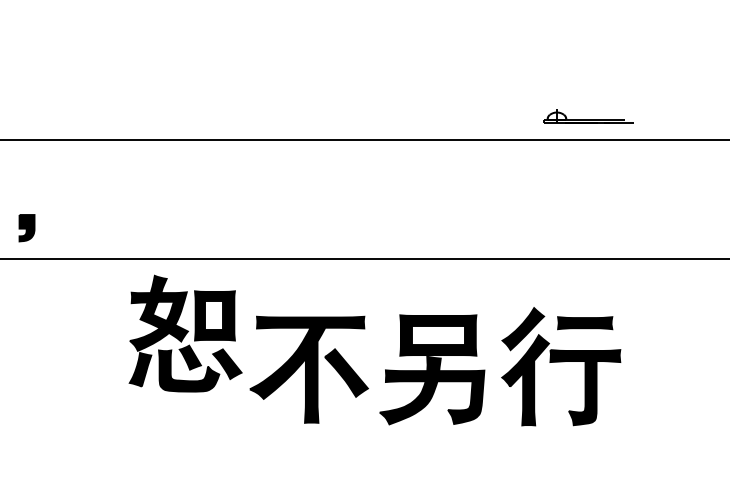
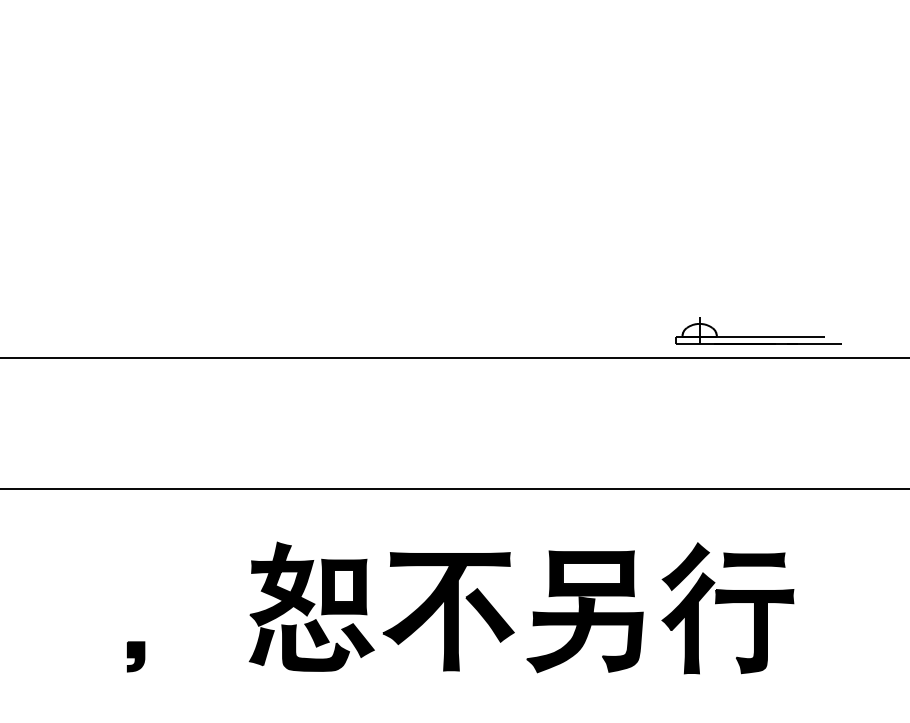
part: (588, 115) -> (758, 330), size x1.67
part: (27, 227) -> (136, 656), moved
part: (185, 333) -> (311, 606), moved

